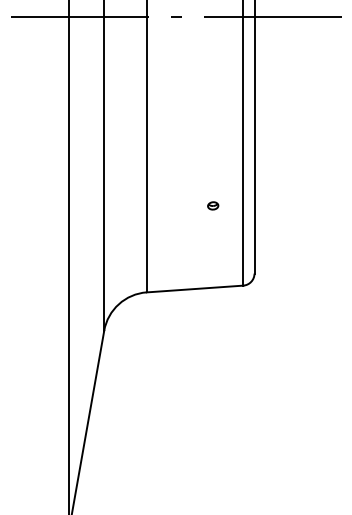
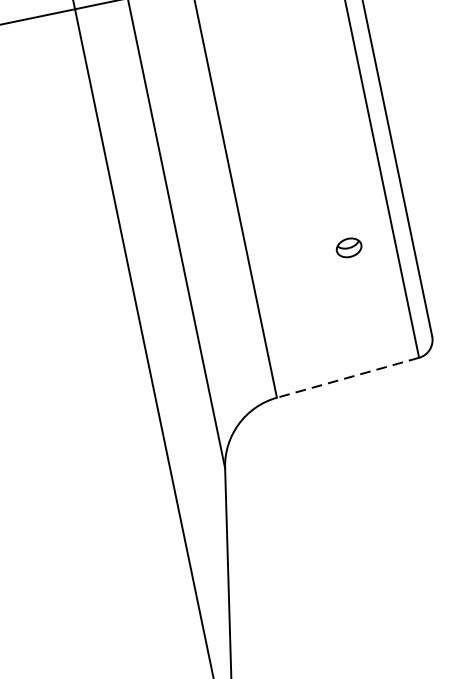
part: (213, 205) -> (349, 247), size x1.6
line: (194, 289) -> (347, 378), solid -> dashed

